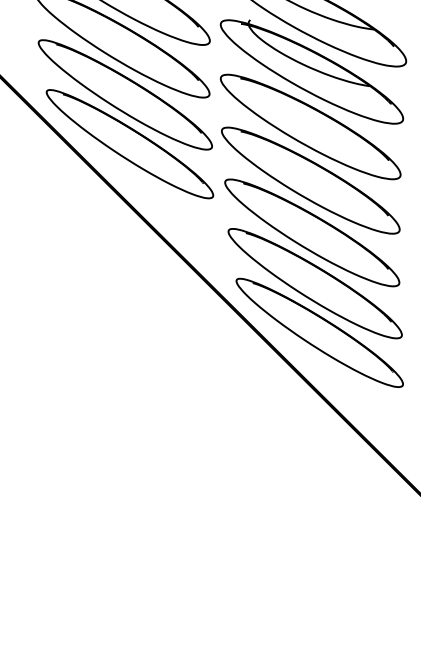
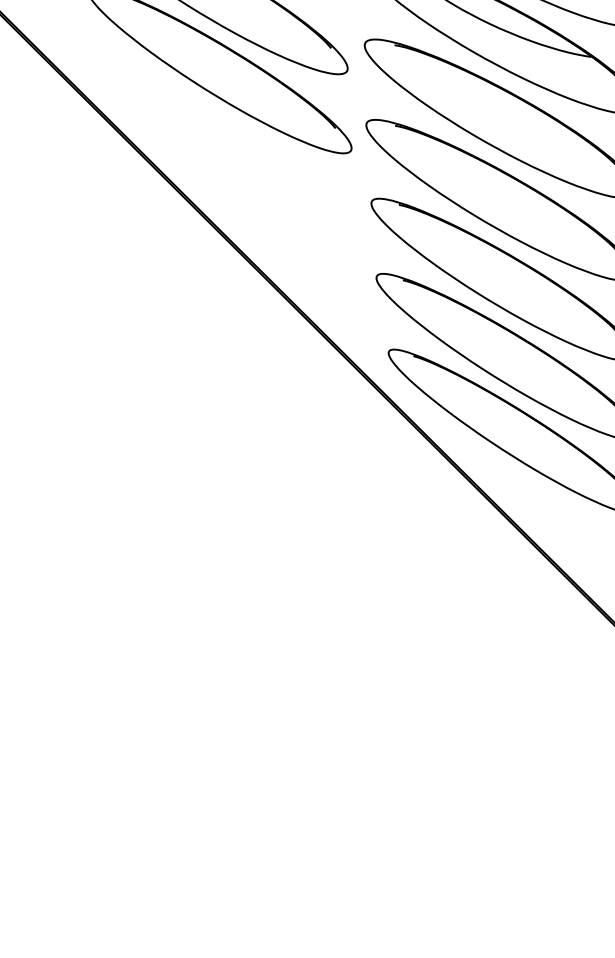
part: (129, 144) -> (226, 145), removed

